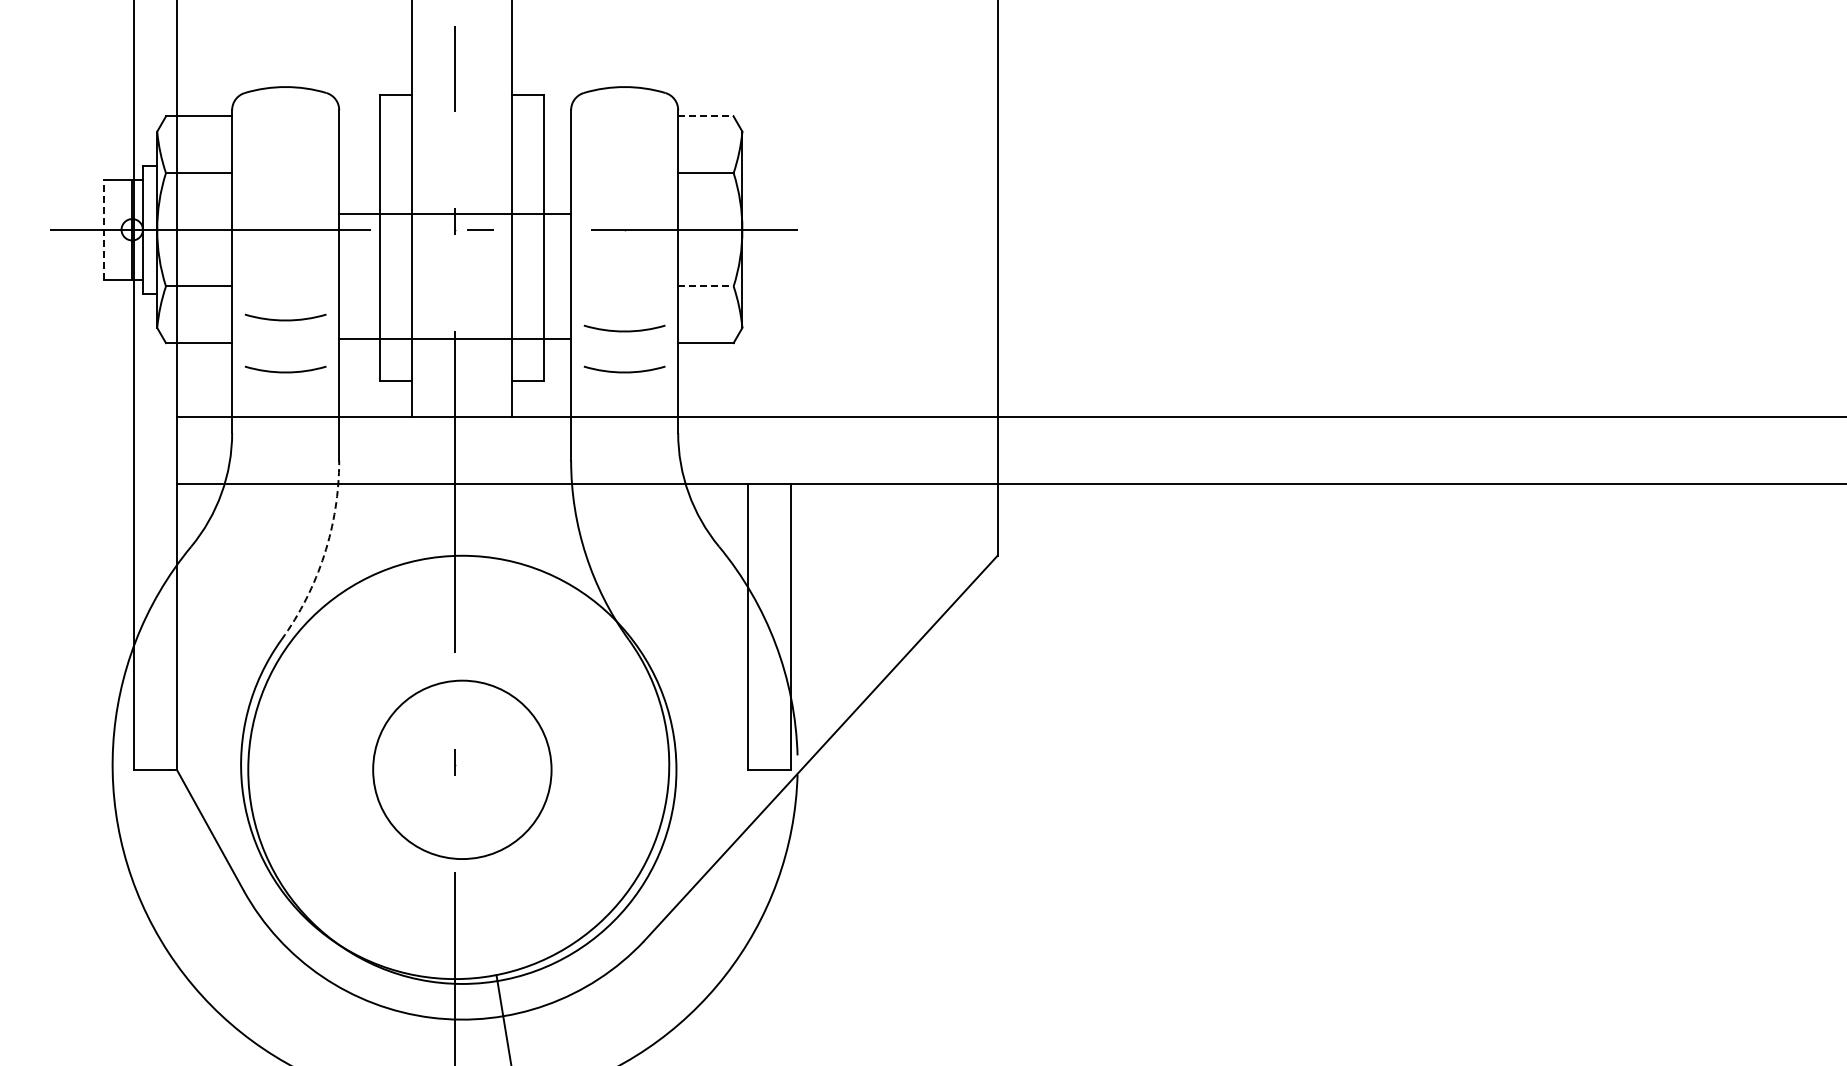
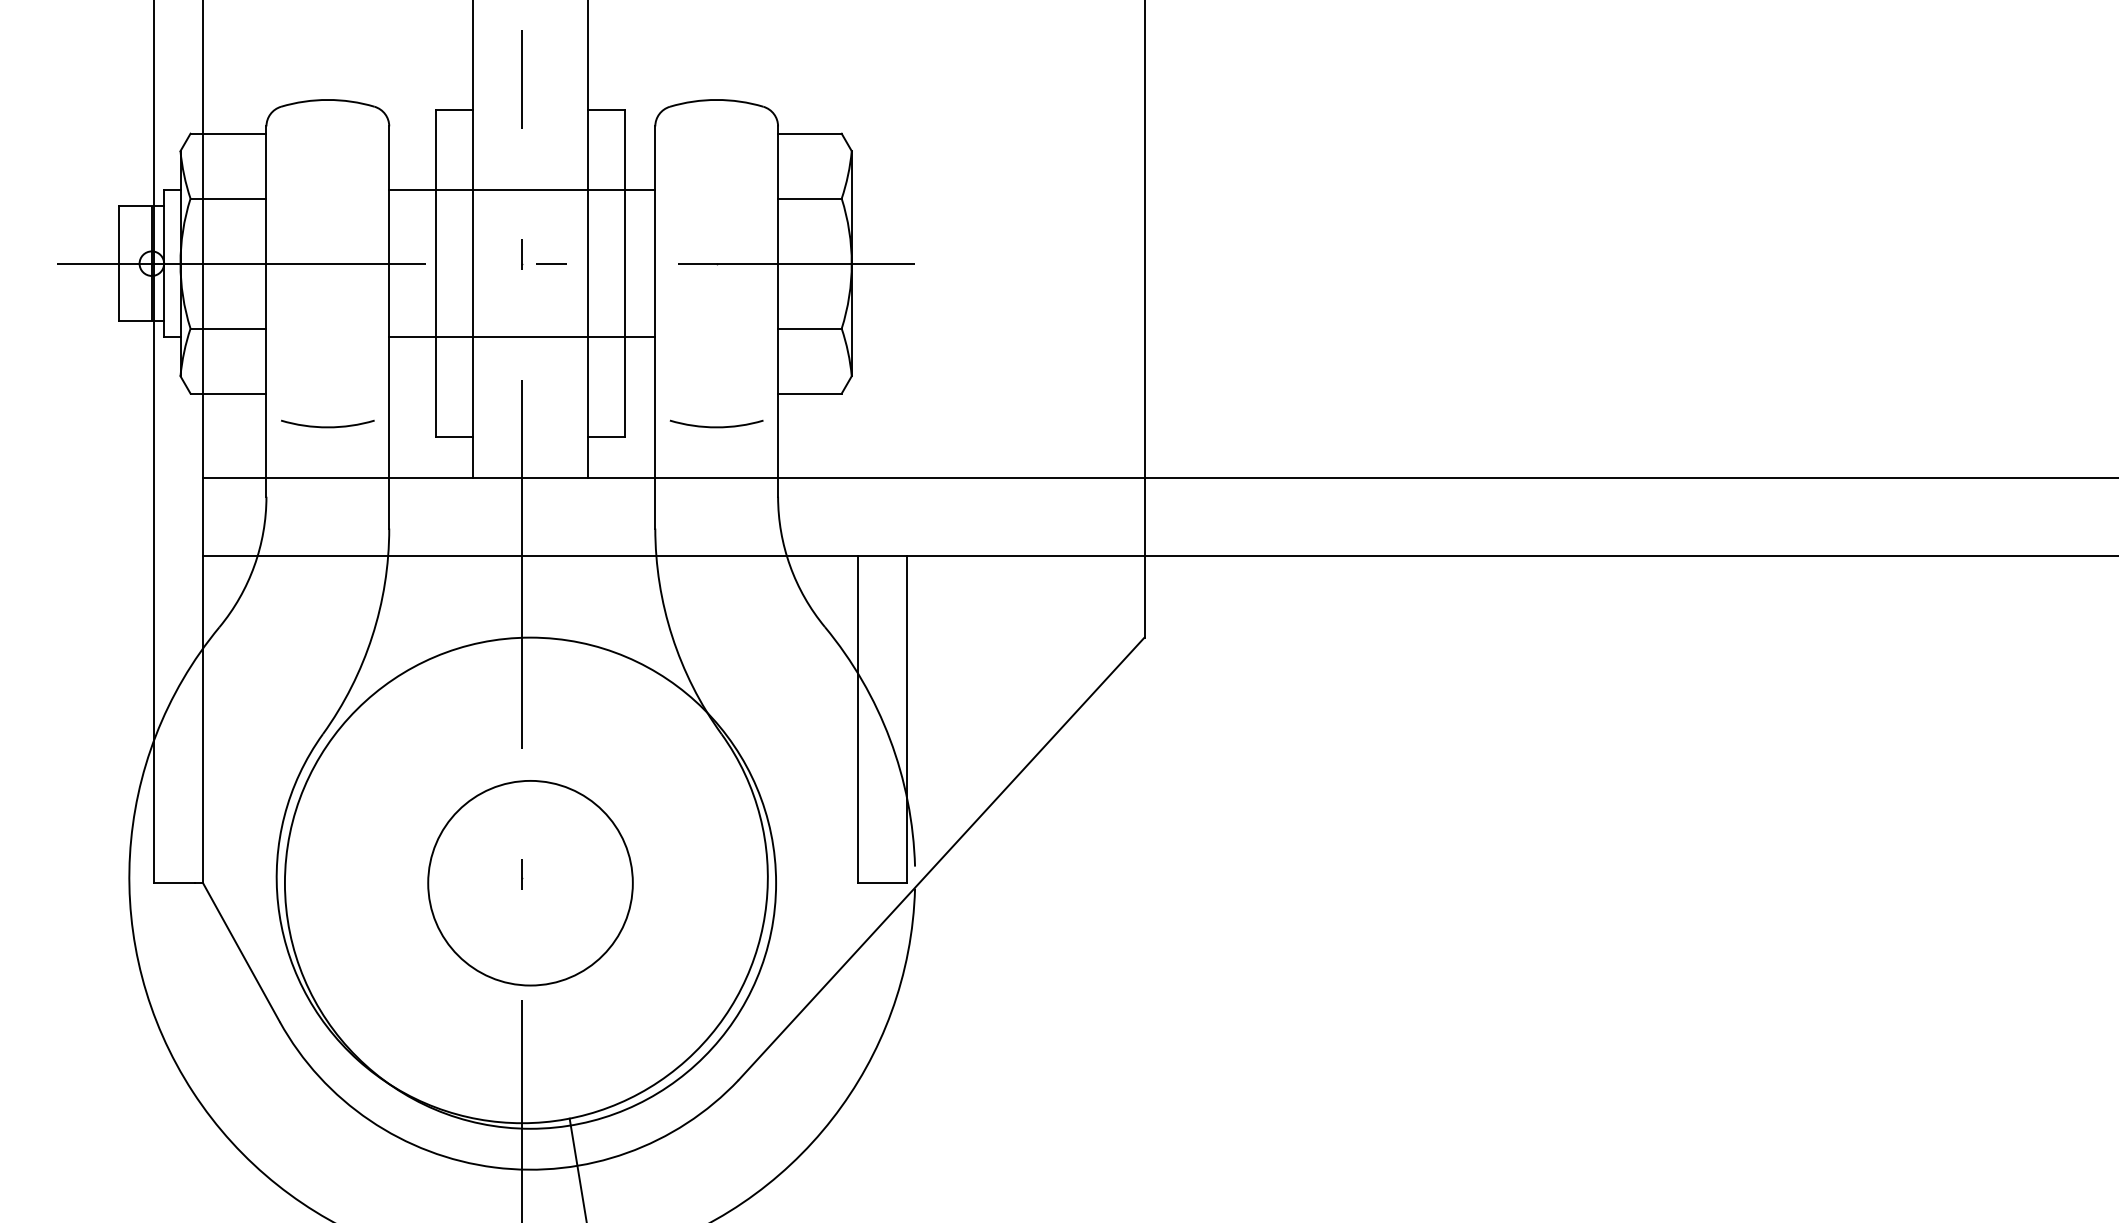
line: (705, 116) -> (809, 133), dashed -> solid
line: (455, 213) -> (522, 189), moved
line: (103, 229) -> (118, 263), dashed -> solid
line: (705, 286) -> (809, 328), dashed -> solid
arc: (285, 319) -> (327, 366), removed
arc: (624, 330) -> (716, 379), removed
line: (455, 339) -> (522, 337), moved
arc: (324, 554) -> (372, 636), dashed -> solid

